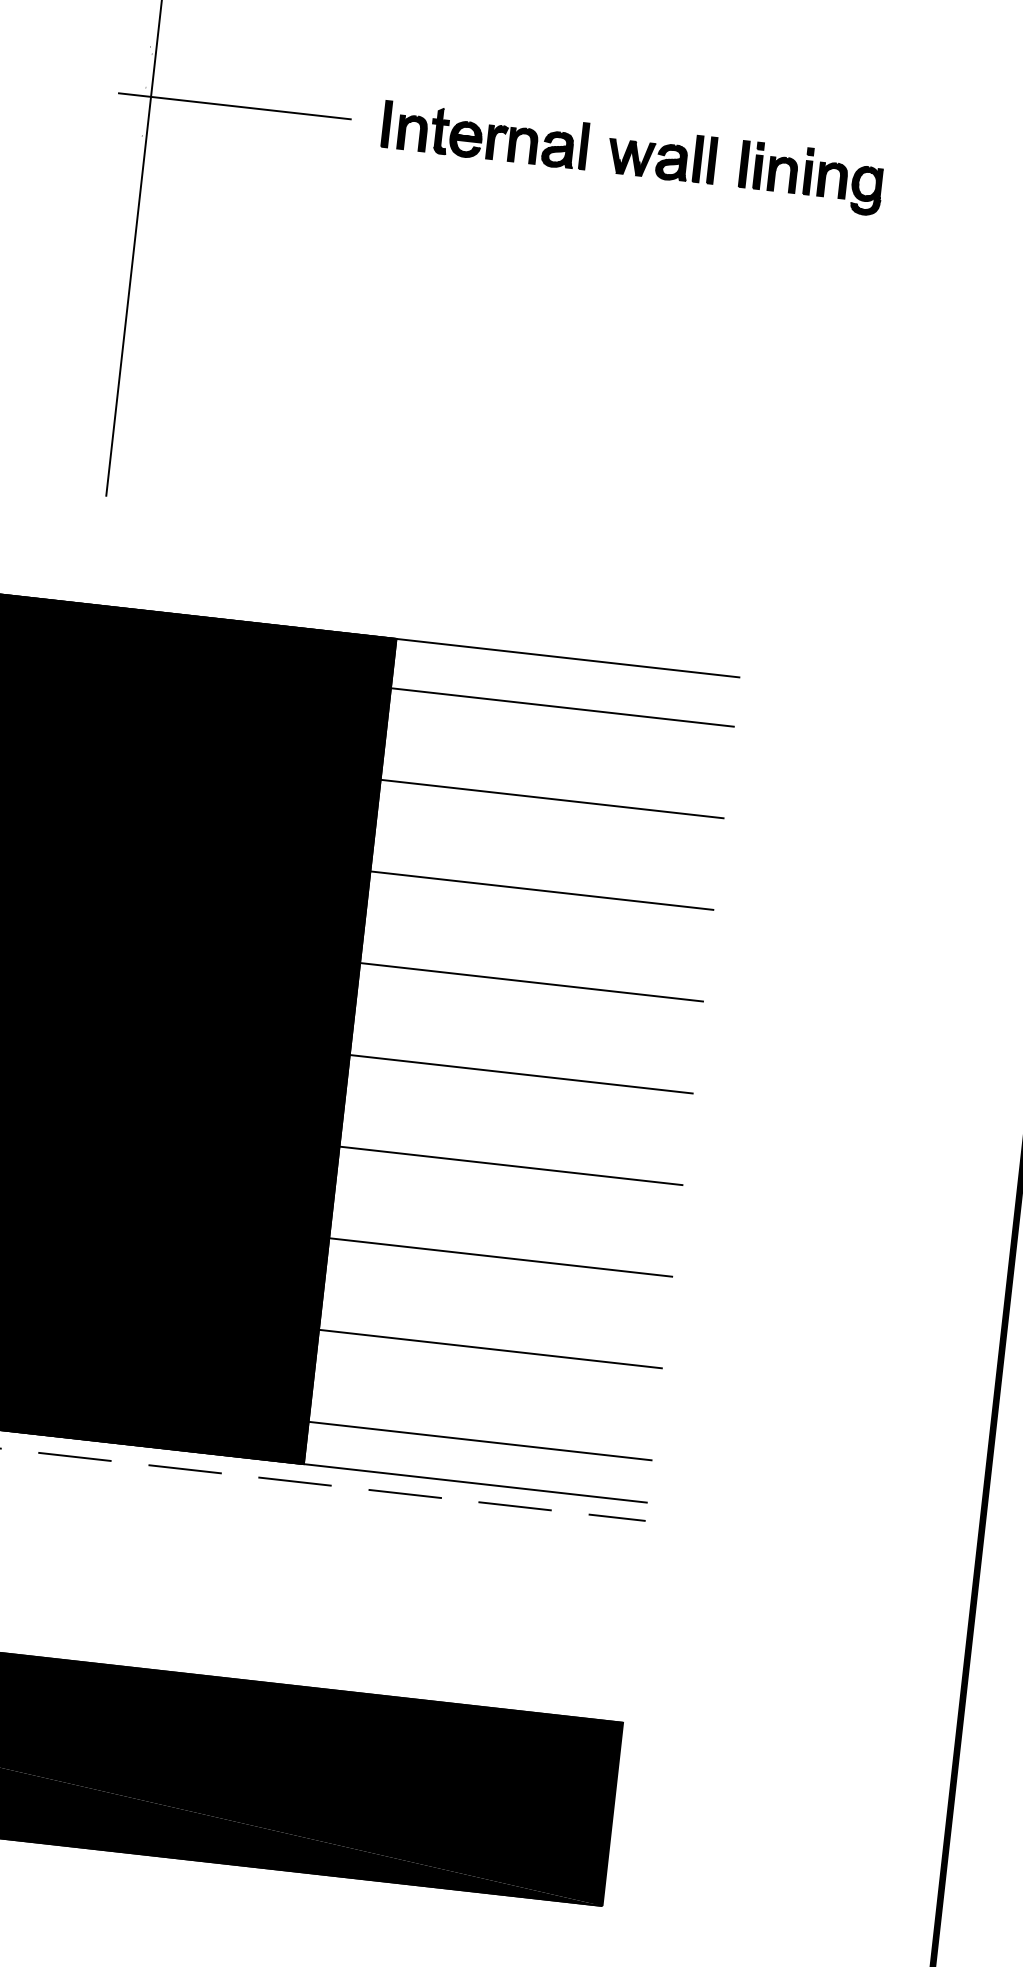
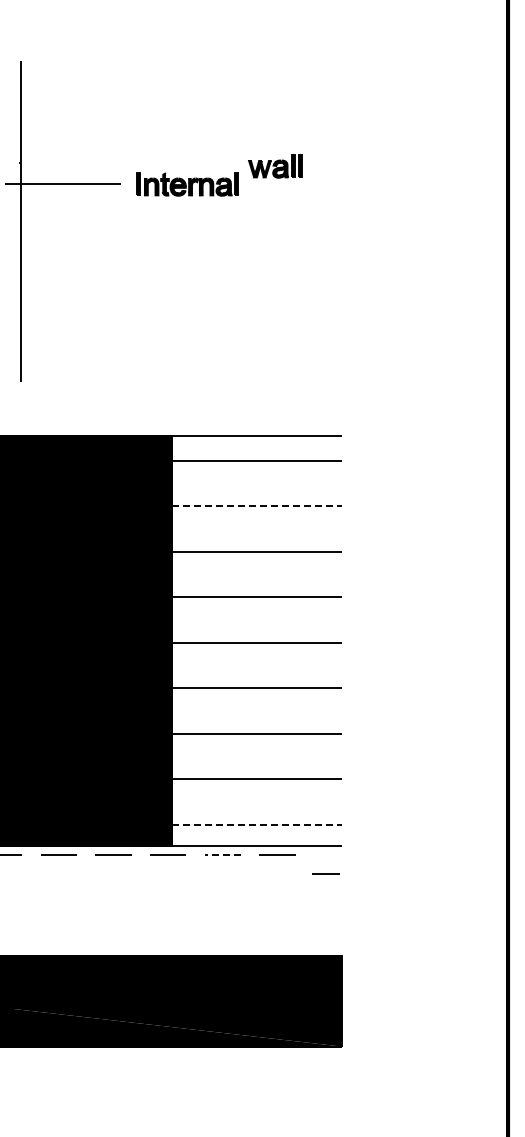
part: (662, 156) -> (275, 166), moved
part: (810, 178) -> (349, 187), removed
line: (553, 799) -> (257, 506), solid -> dashed
line: (481, 1441) -> (257, 825), solid -> dashed
line: (404, 1494) -> (222, 855), solid -> dashed
line: (615, 1515) -> (325, 873), moved

